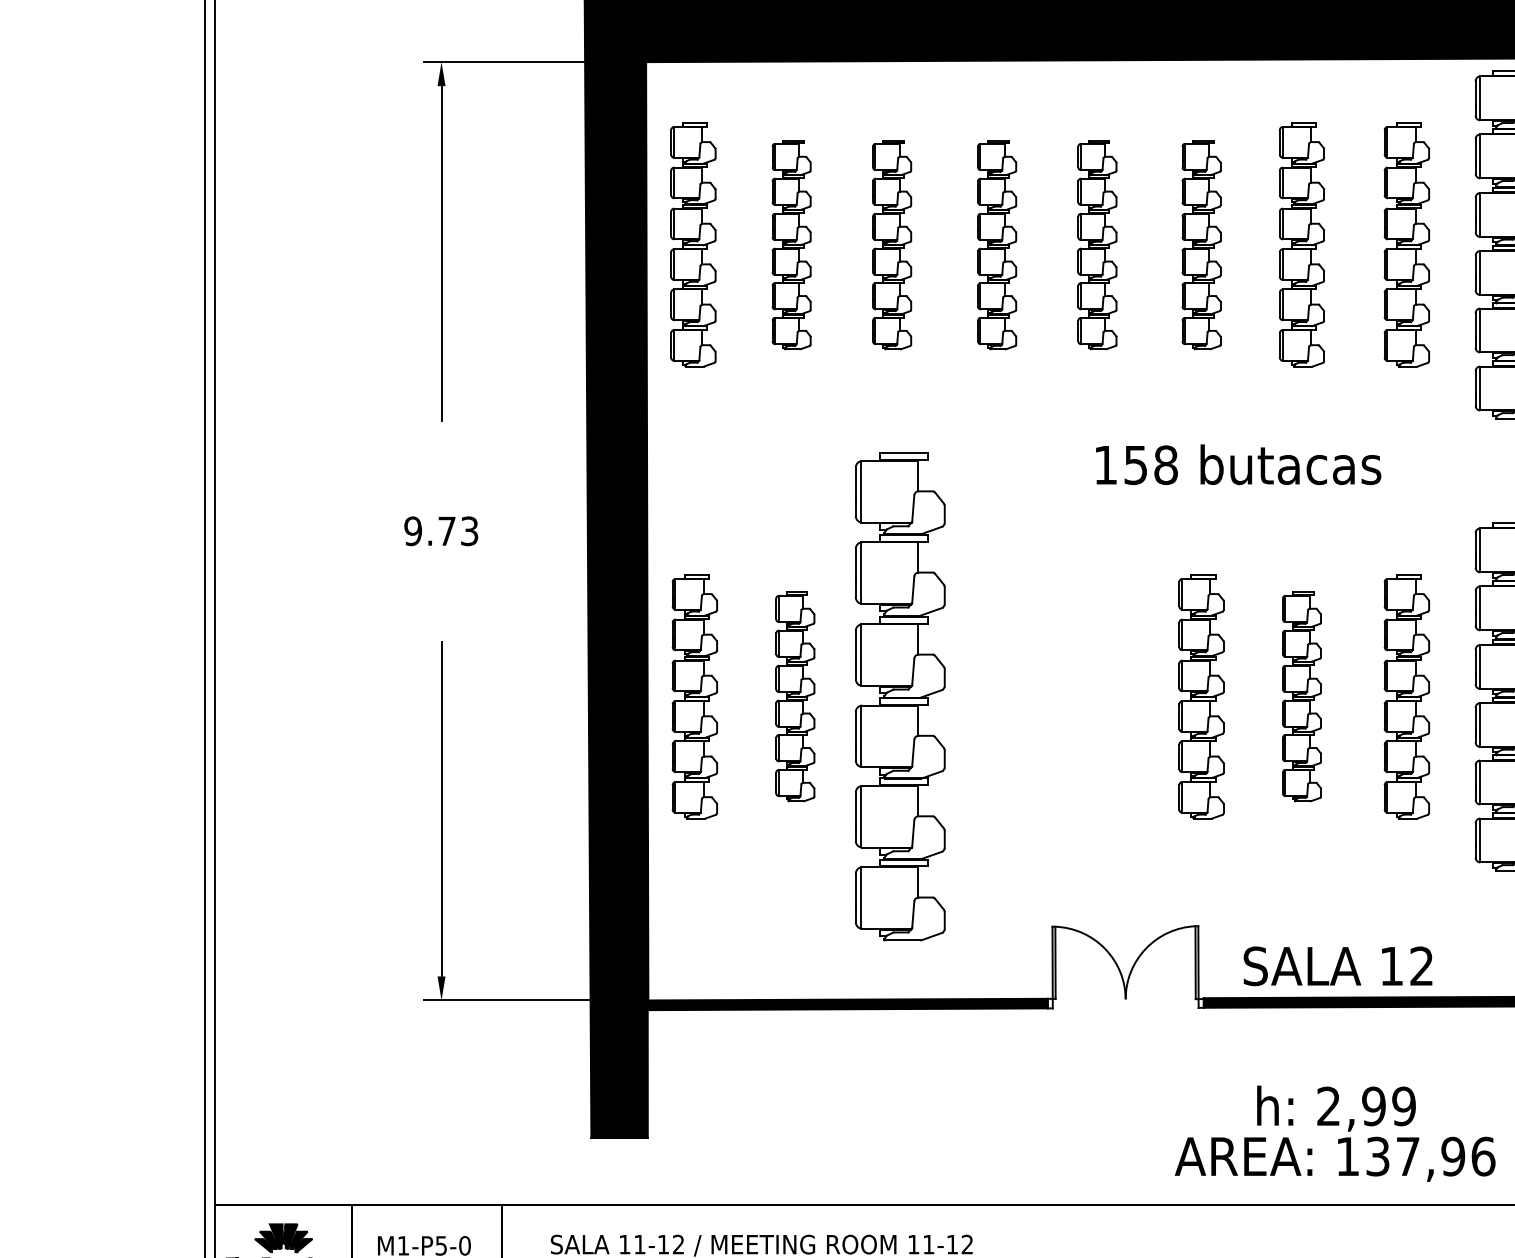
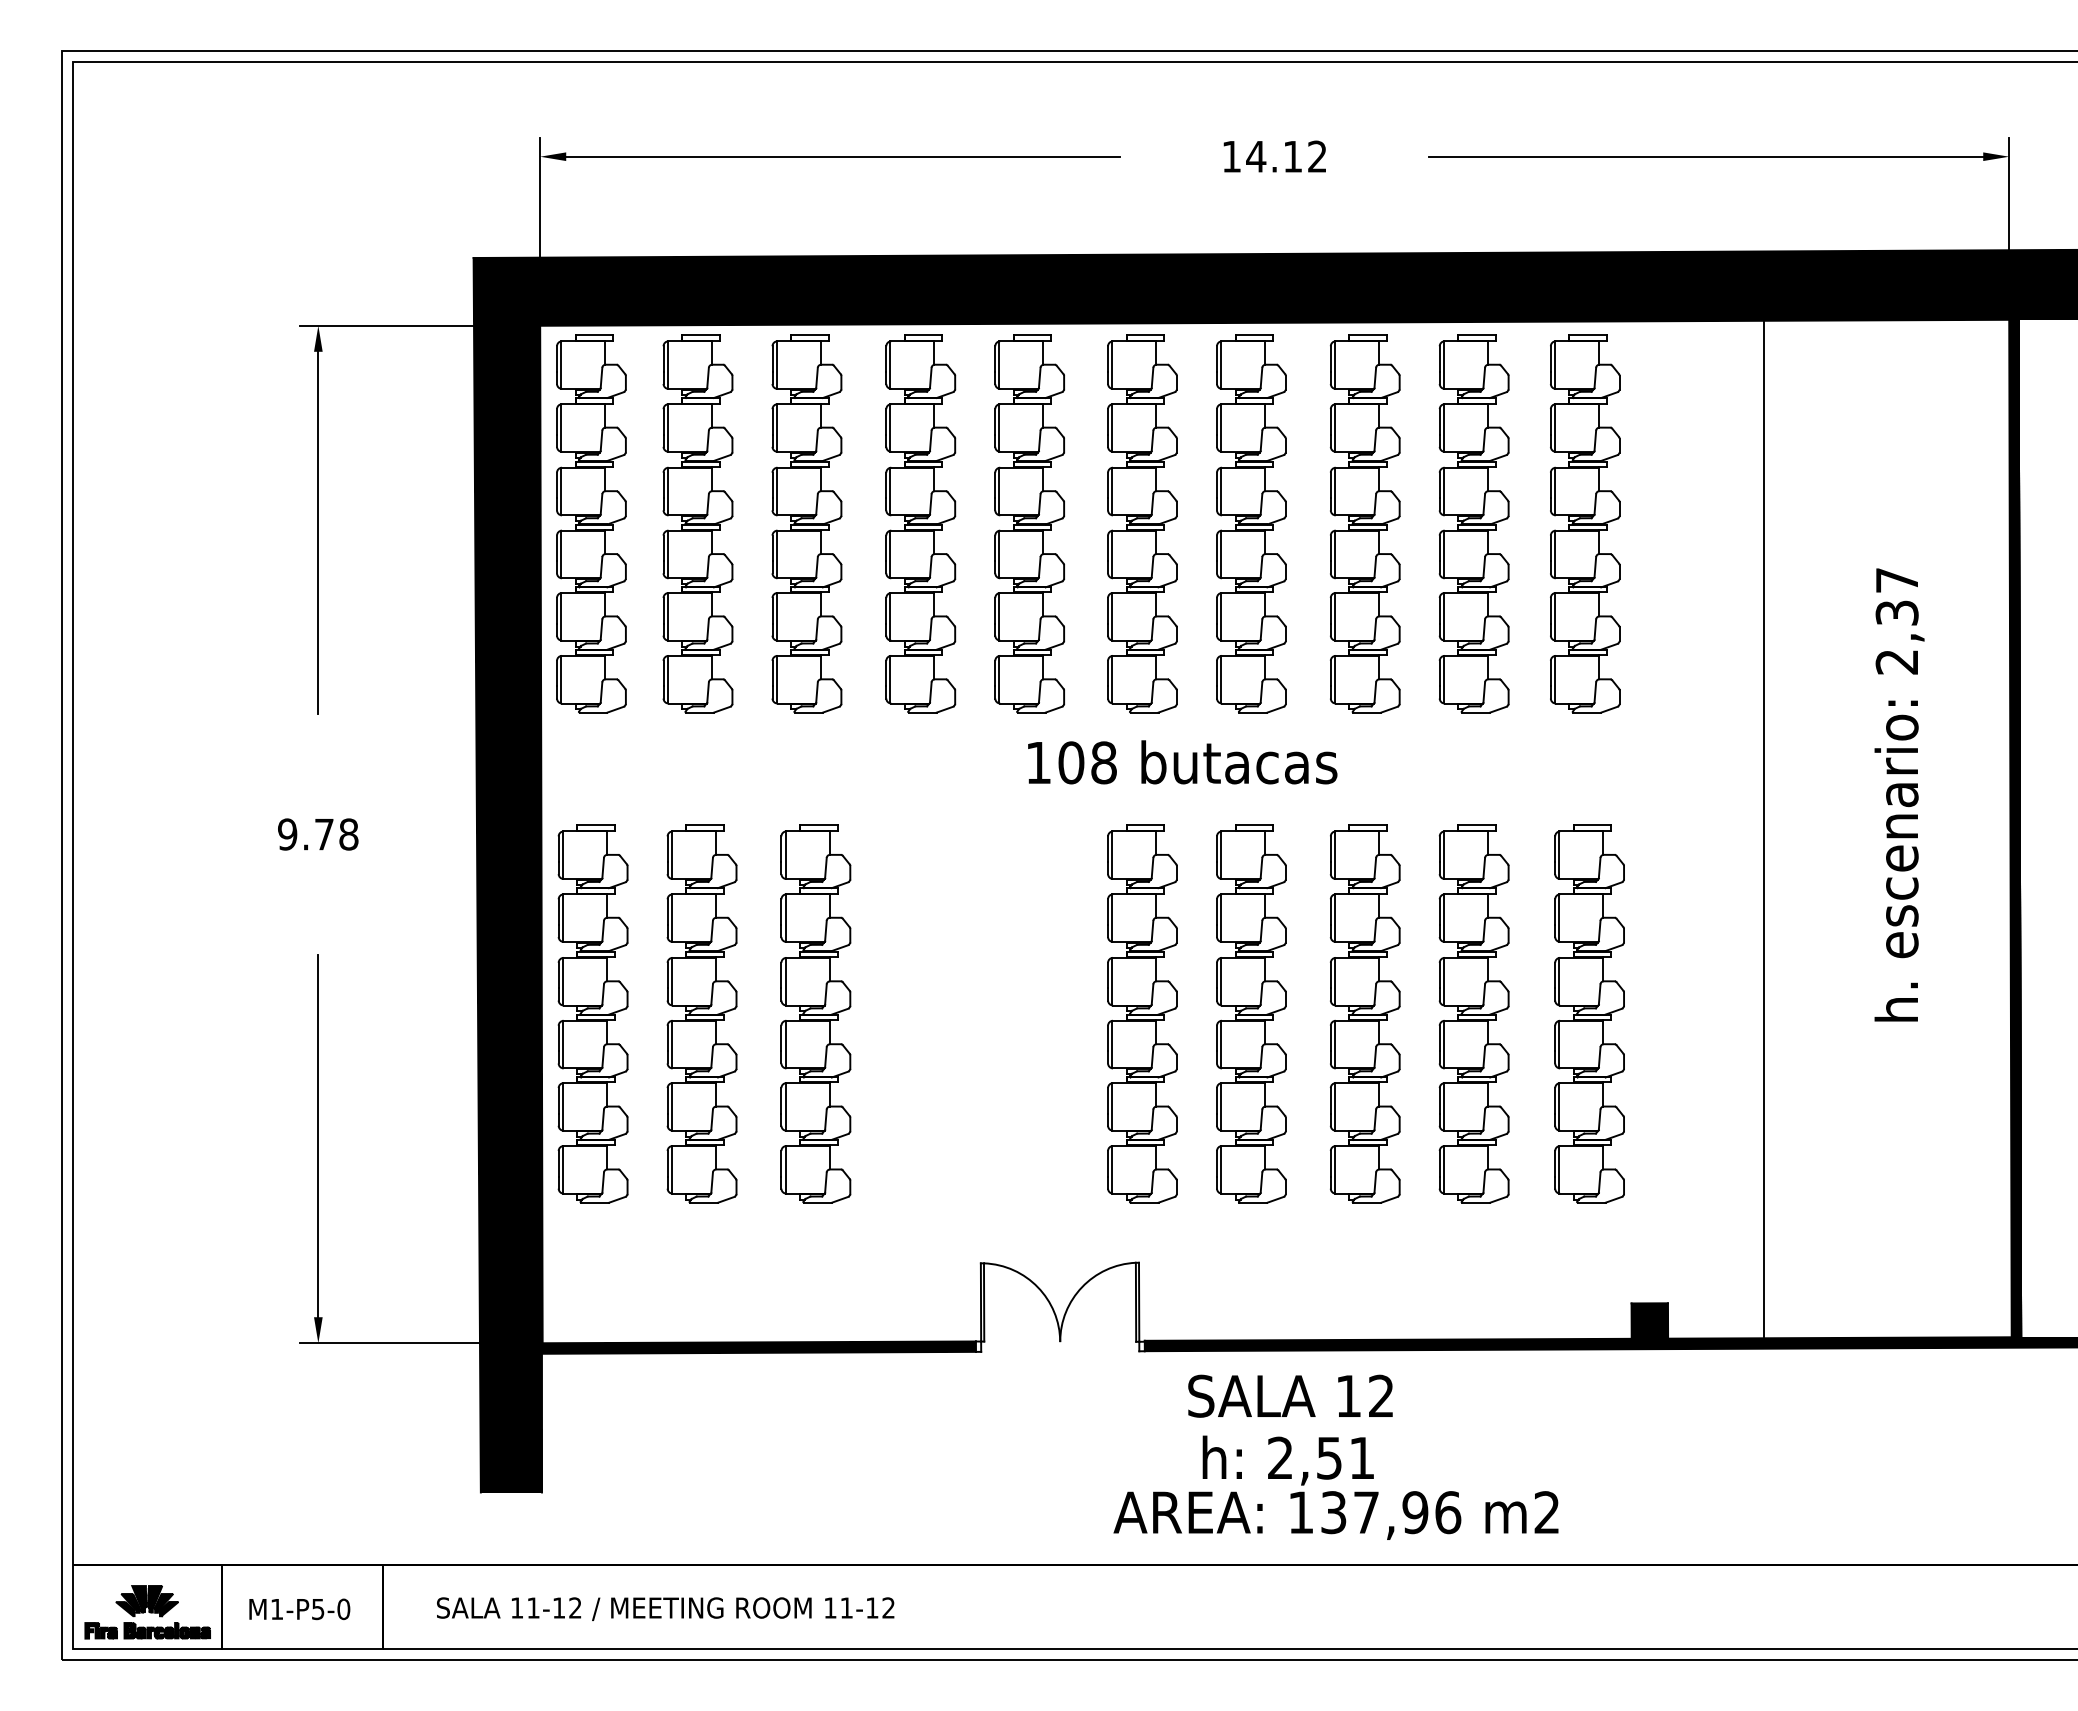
part: (693, 244) -> (591, 523), size x1.43
part: (791, 244) -> (697, 523), size x1.67
part: (891, 244) -> (806, 523), size x1.67
part: (996, 244) -> (920, 523), size x1.67
part: (1097, 244) -> (1029, 523), size x1.67
part: (1201, 244) -> (1142, 523), size x1.67
part: (1302, 244) -> (1251, 523), size x1.43
part: (1406, 244) -> (1364, 523), size x1.43
text: (1136, 464) -> (1071, 762), 158 -> 108
text: (469, 531) -> (348, 834), 9.73 -> 9.78
part: (694, 696) -> (592, 1013), size x1.43
part: (794, 696) -> (701, 1013), size x1.67
part: (899, 696) -> (815, 1013), size x0.71
part: (1201, 696) -> (1142, 1013), size x1.43
part: (1302, 696) -> (1251, 1013), size x1.67
part: (1406, 696) -> (1364, 1013), size x1.43
text: (1338, 965) -> (1290, 1395), moved
text: (1388, 1105) -> (1345, 1457), 2,99 -> 2,51

